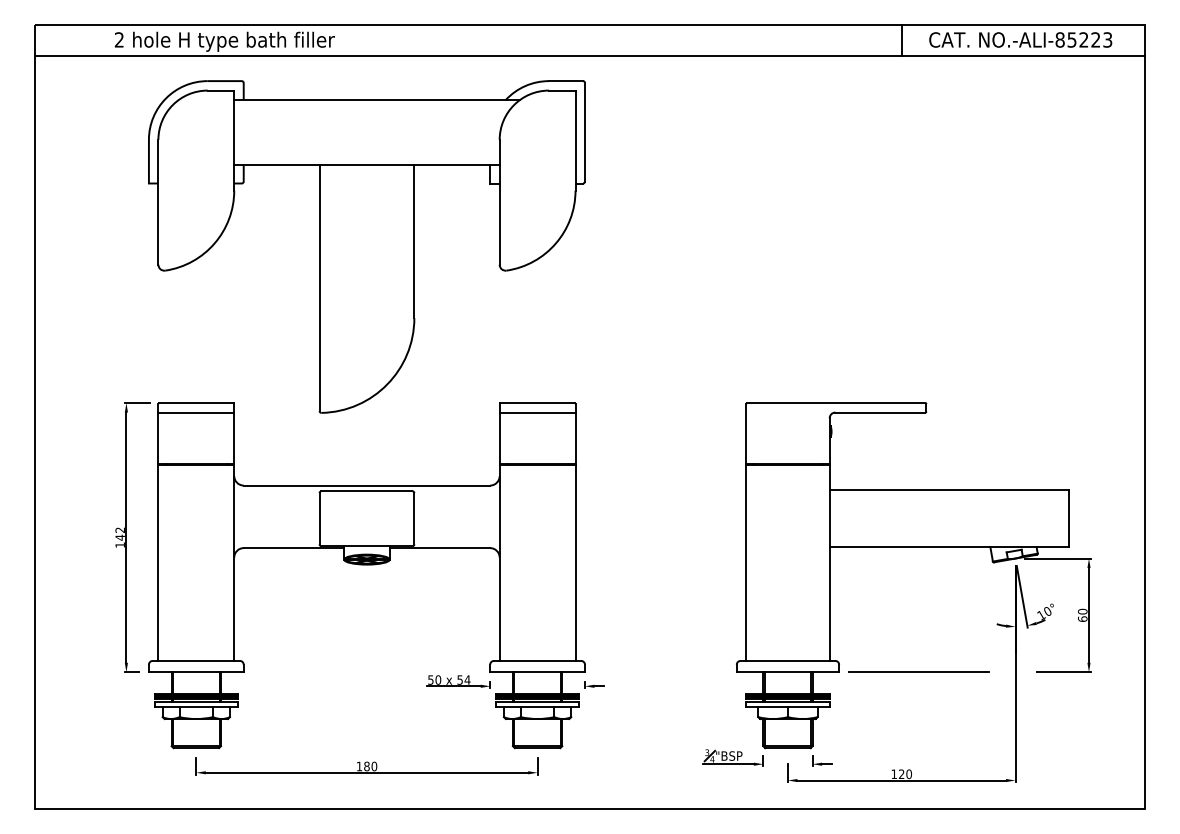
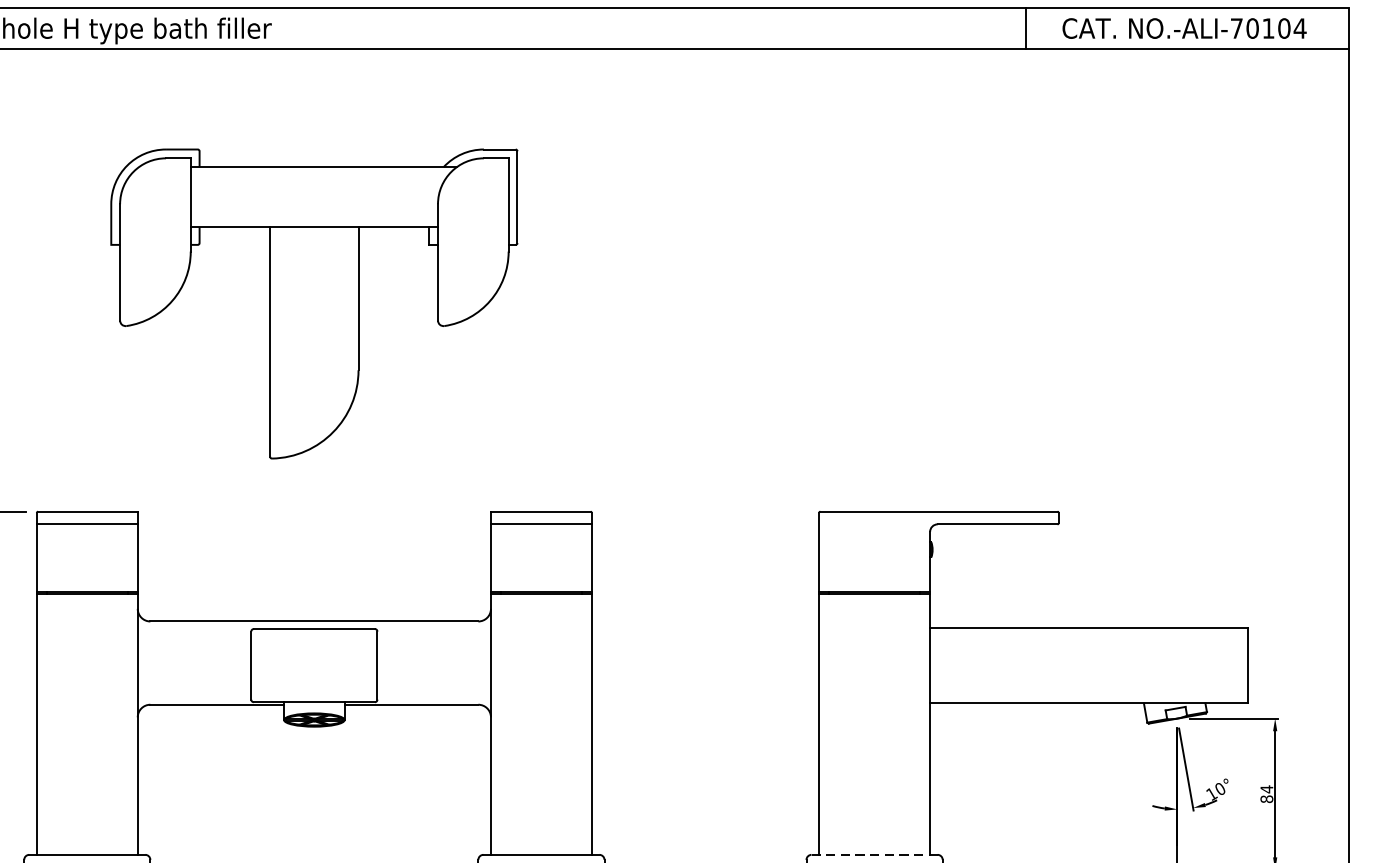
text: (1083, 39) -> (1267, 27), NO.-ALI-85223 -> NO.-ALI-70104
part: (366, 246) -> (313, 303), size x0.7
text: (1082, 614) -> (1266, 793), 60 -> 84
line: (788, 660) -> (875, 854), solid -> dashed

